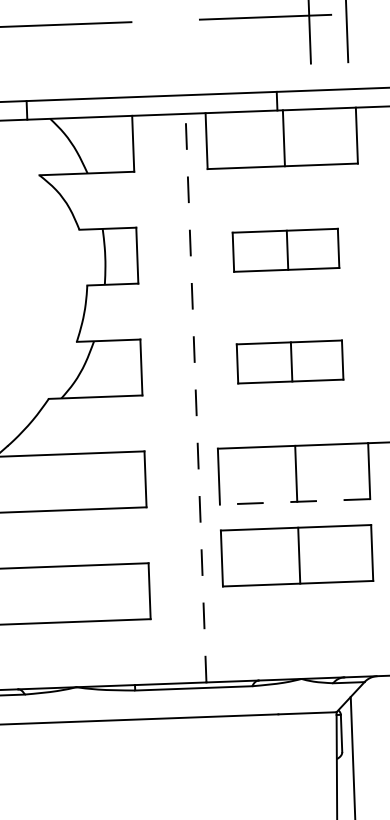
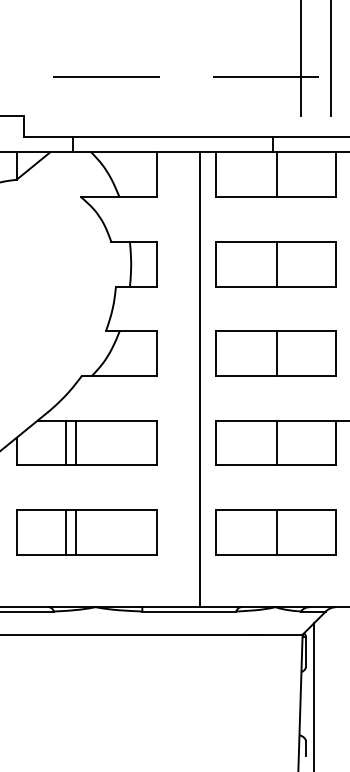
part: (285, 250) -> (275, 264), size x1.43
part: (289, 361) -> (275, 353), size x1.43
line: (196, 397) -> (199, 379), dashed -> solid
line: (32, 482) -> (66, 442), added
line: (45, 482) -> (76, 442), added
line: (294, 501) -> (275, 465), dashed -> solid
part: (296, 555) -> (275, 532), moved
line: (49, 594) -> (76, 532), added
line: (36, 595) -> (66, 532), added

